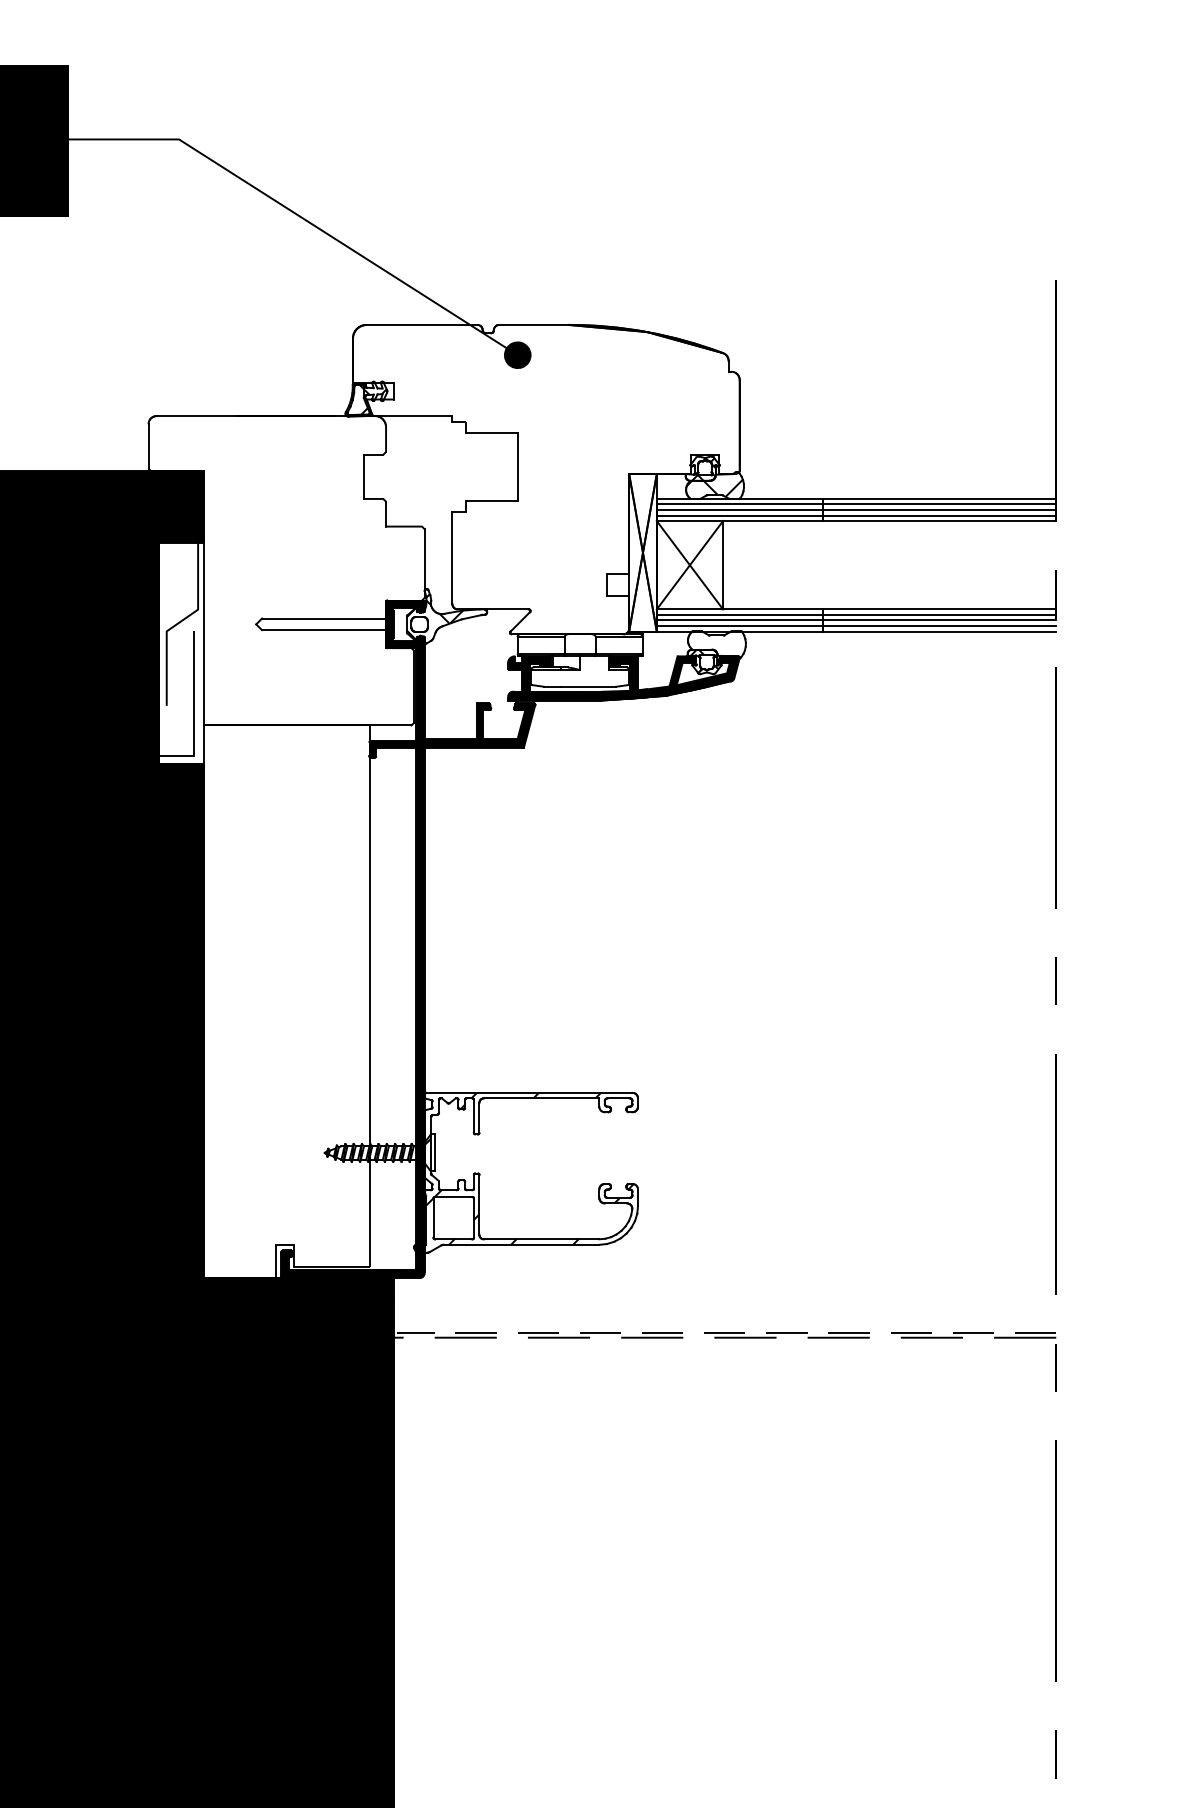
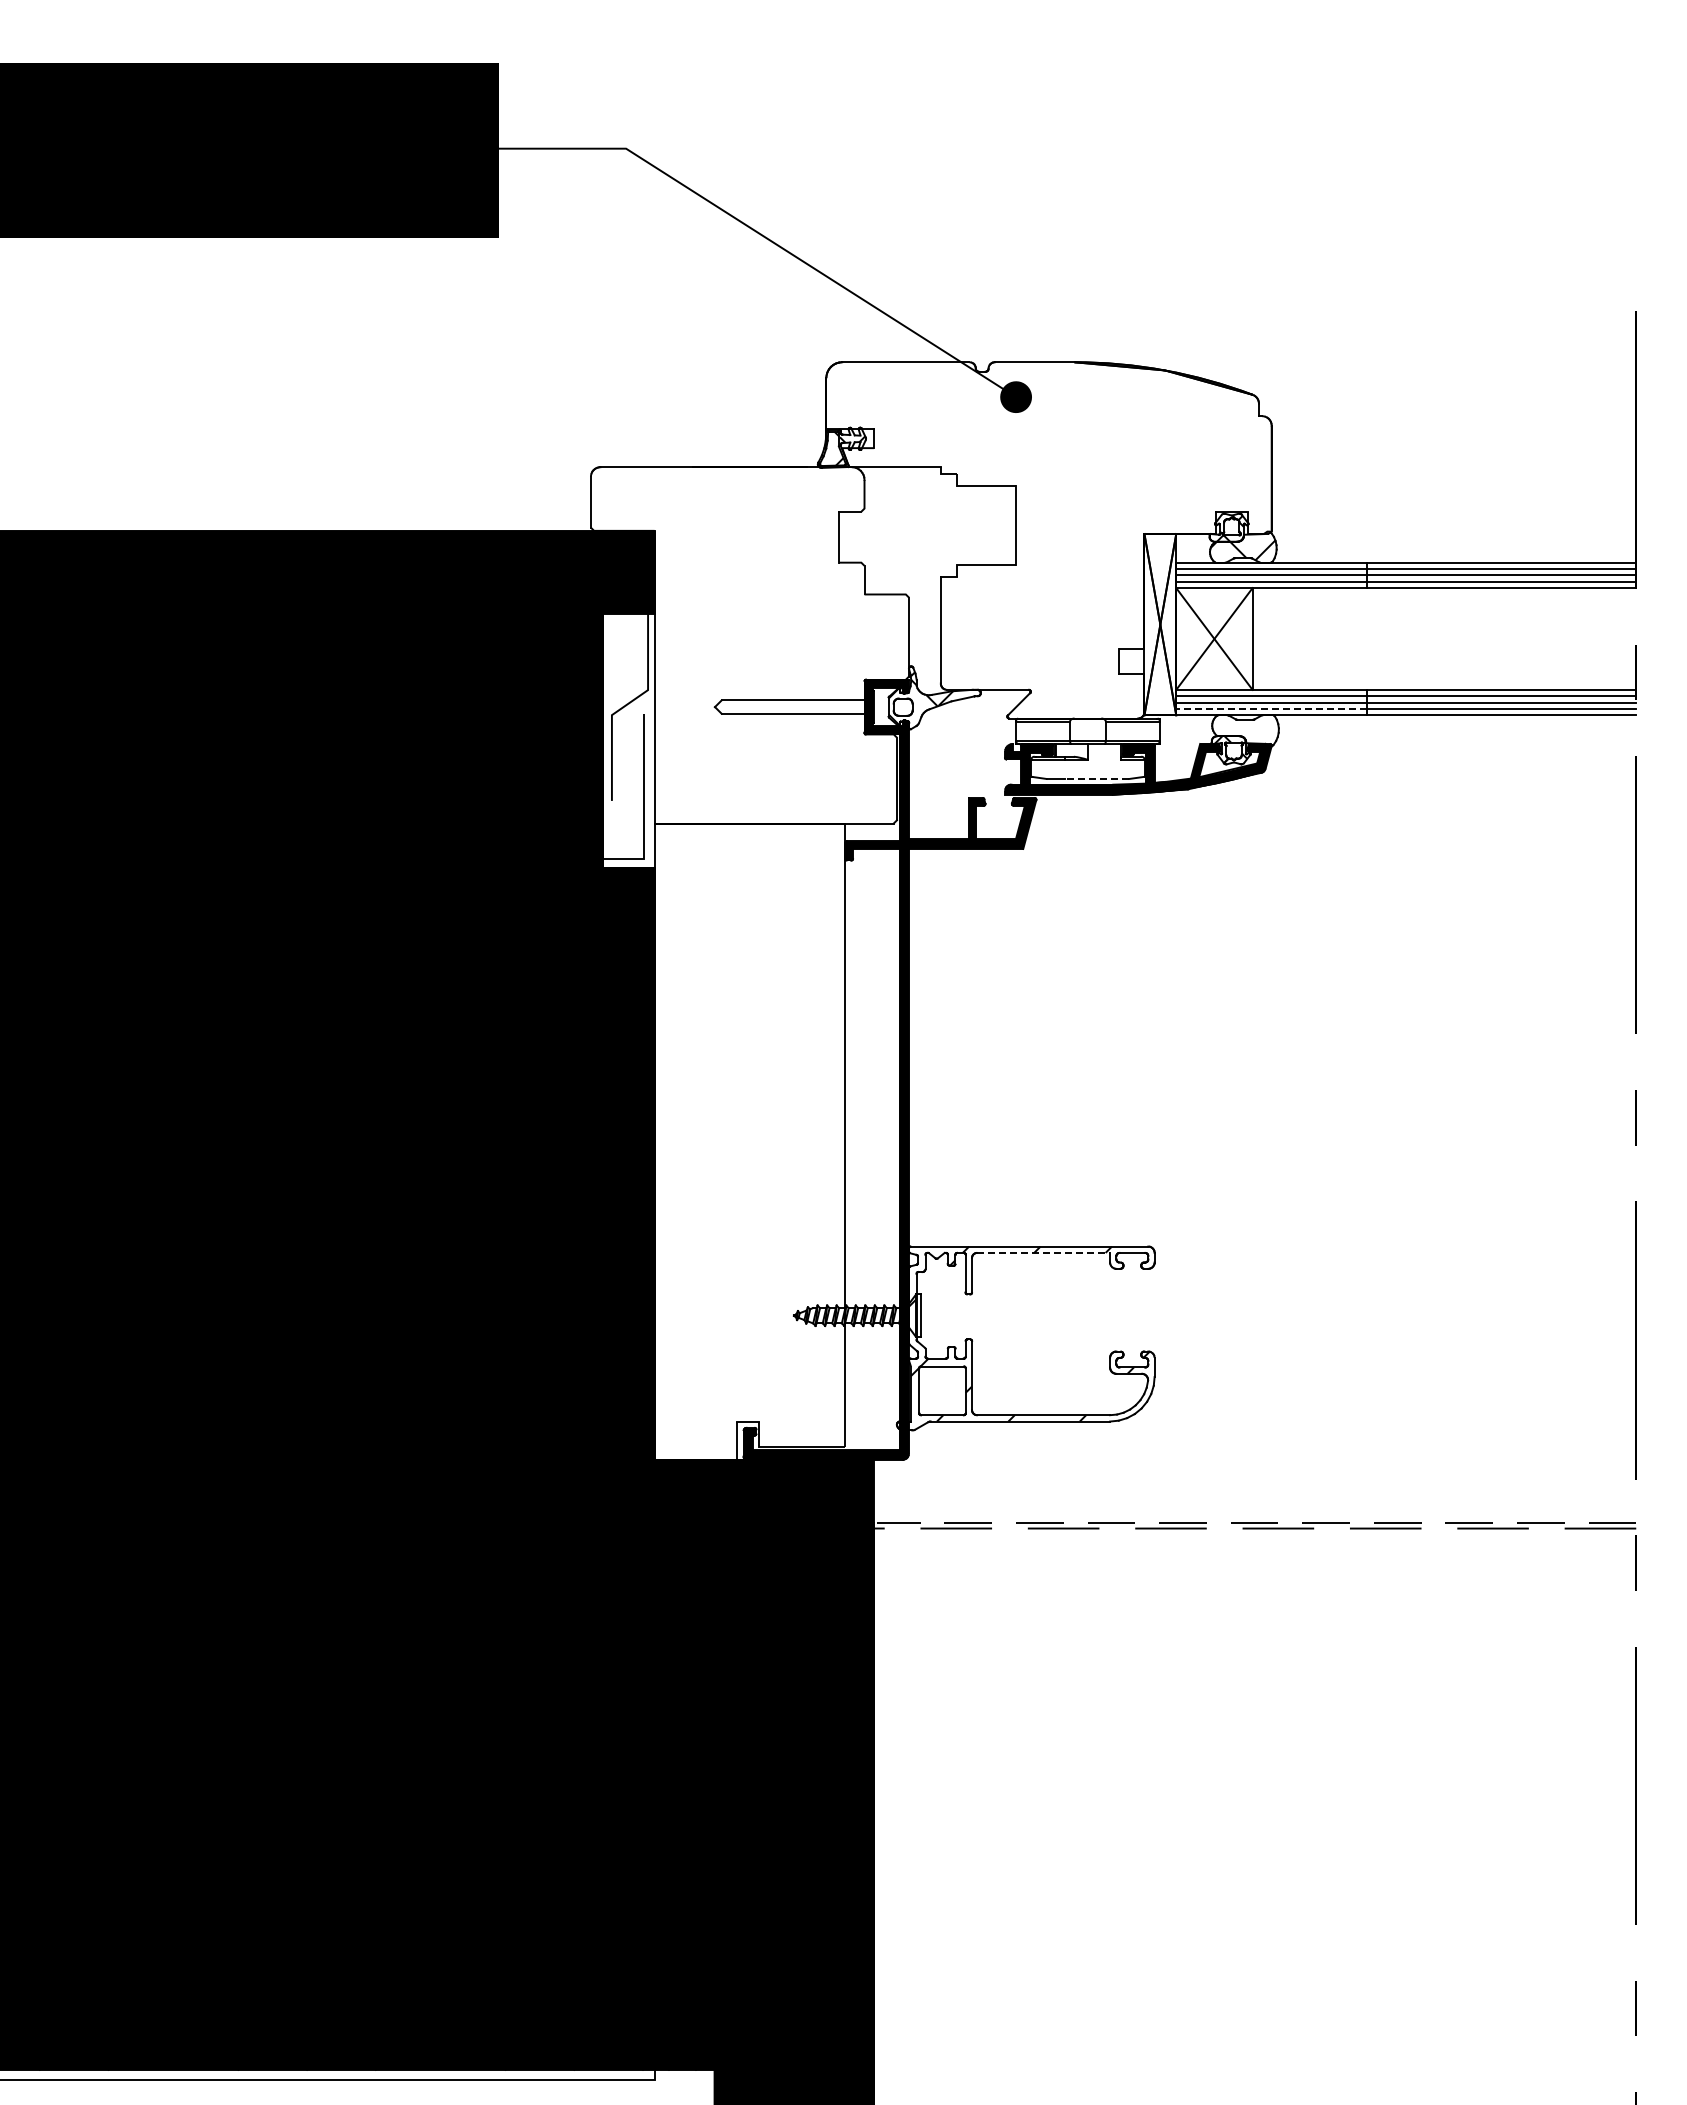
line: (739, 625) -> (1271, 708), solid -> dashed
line: (588, 686) -> (1097, 778), solid -> dashed
line: (542, 1098) -> (1044, 1252), solid -> dashed

